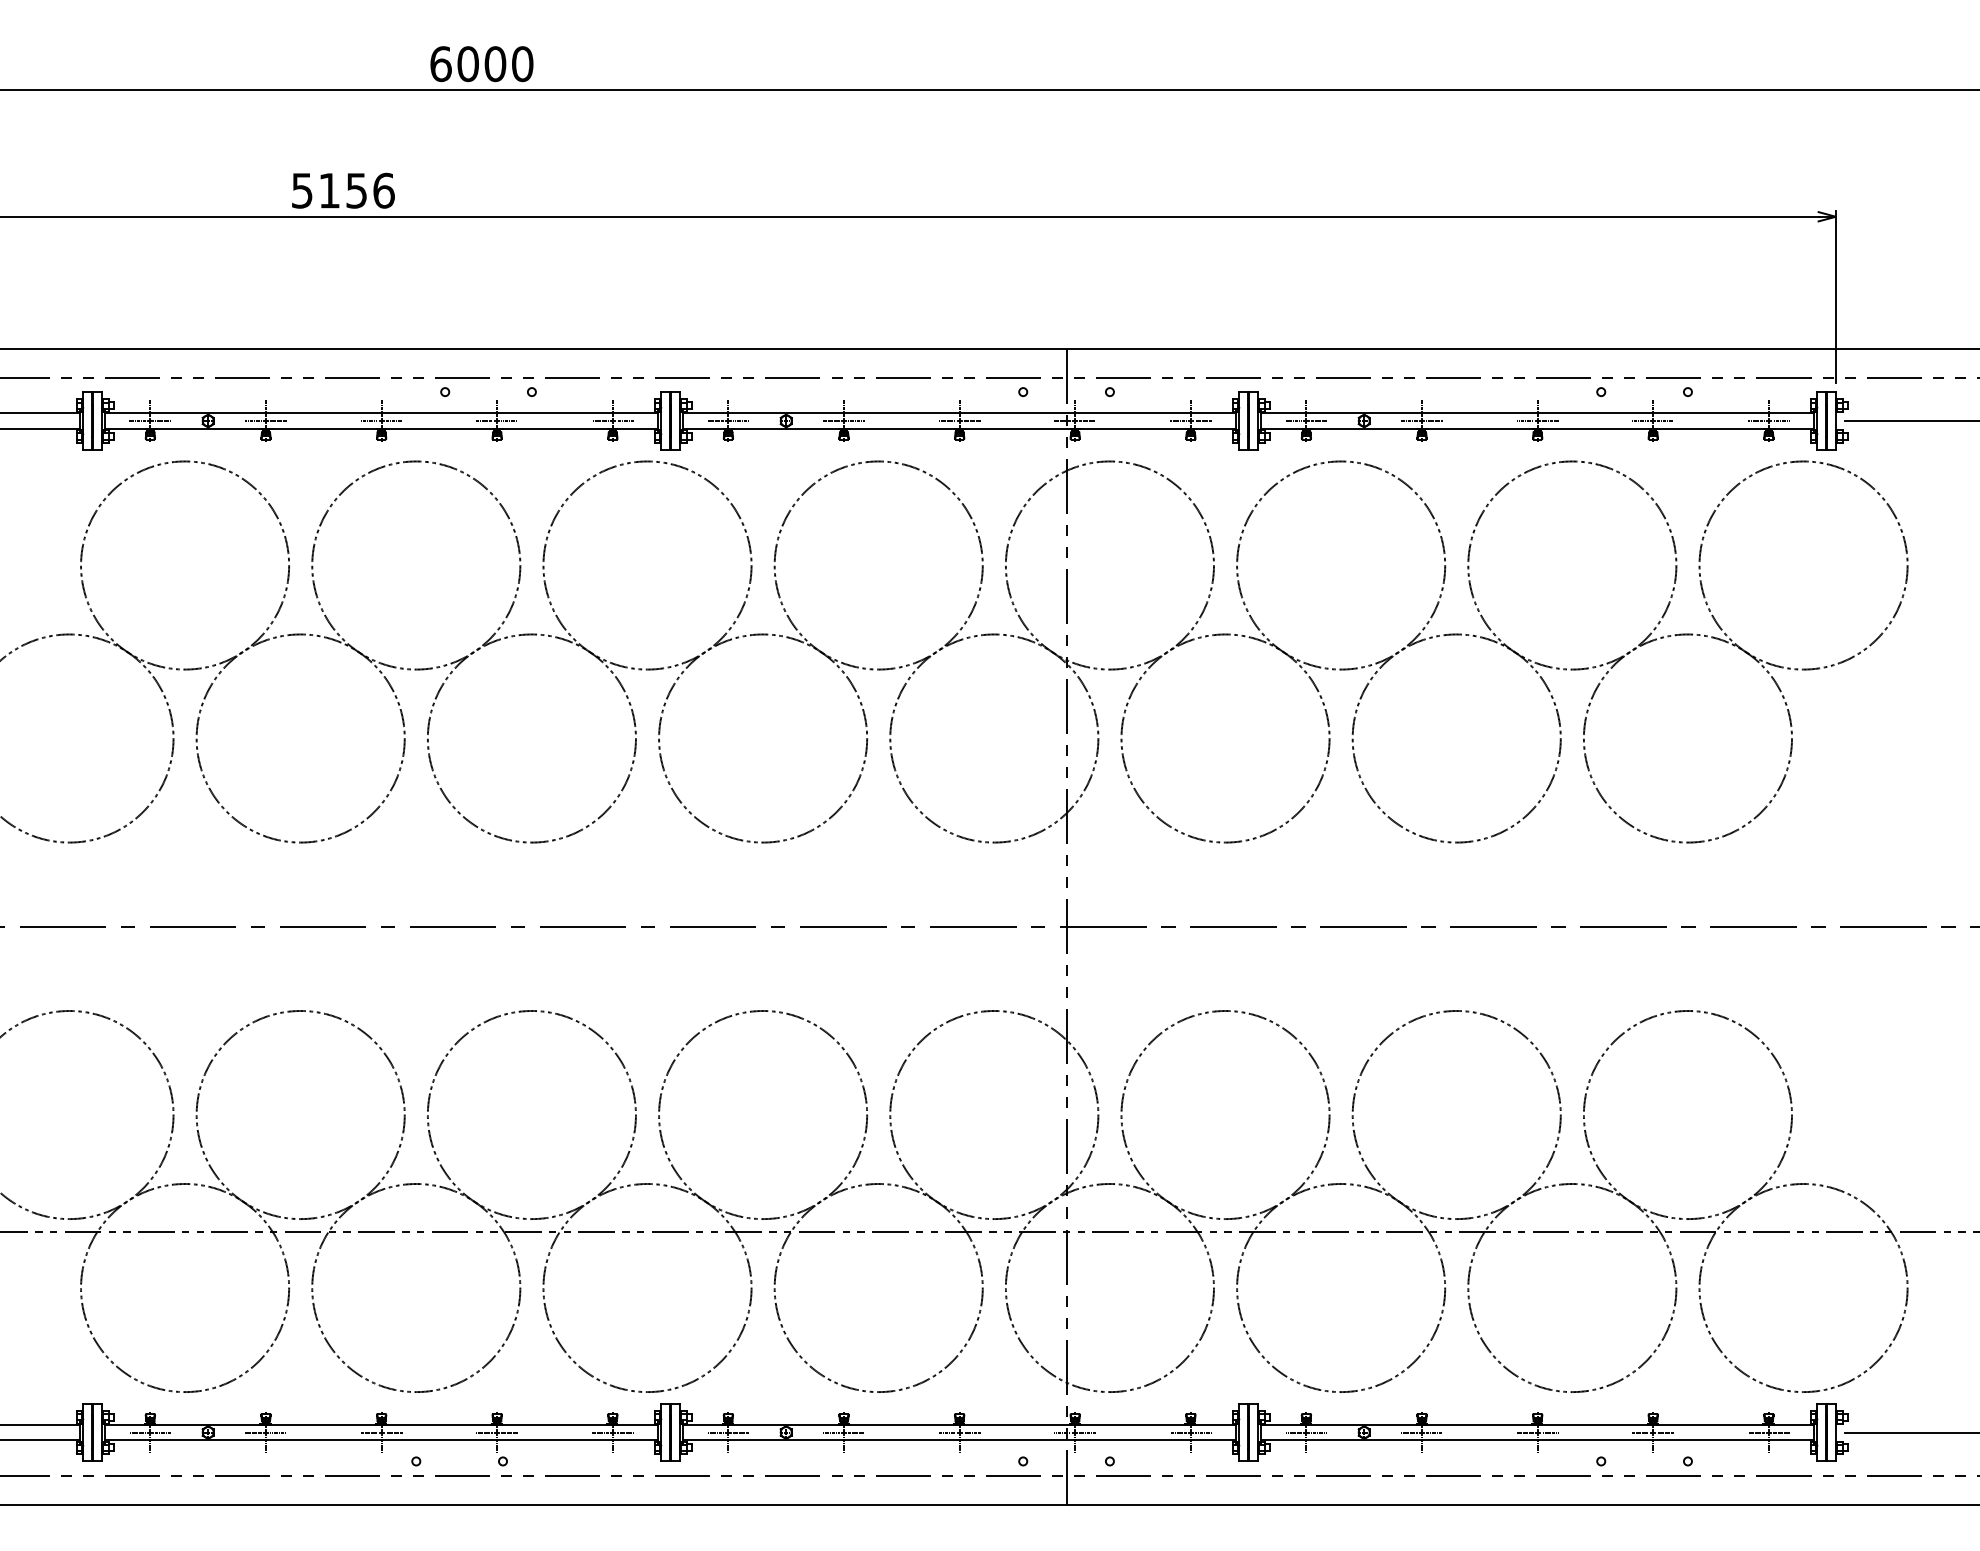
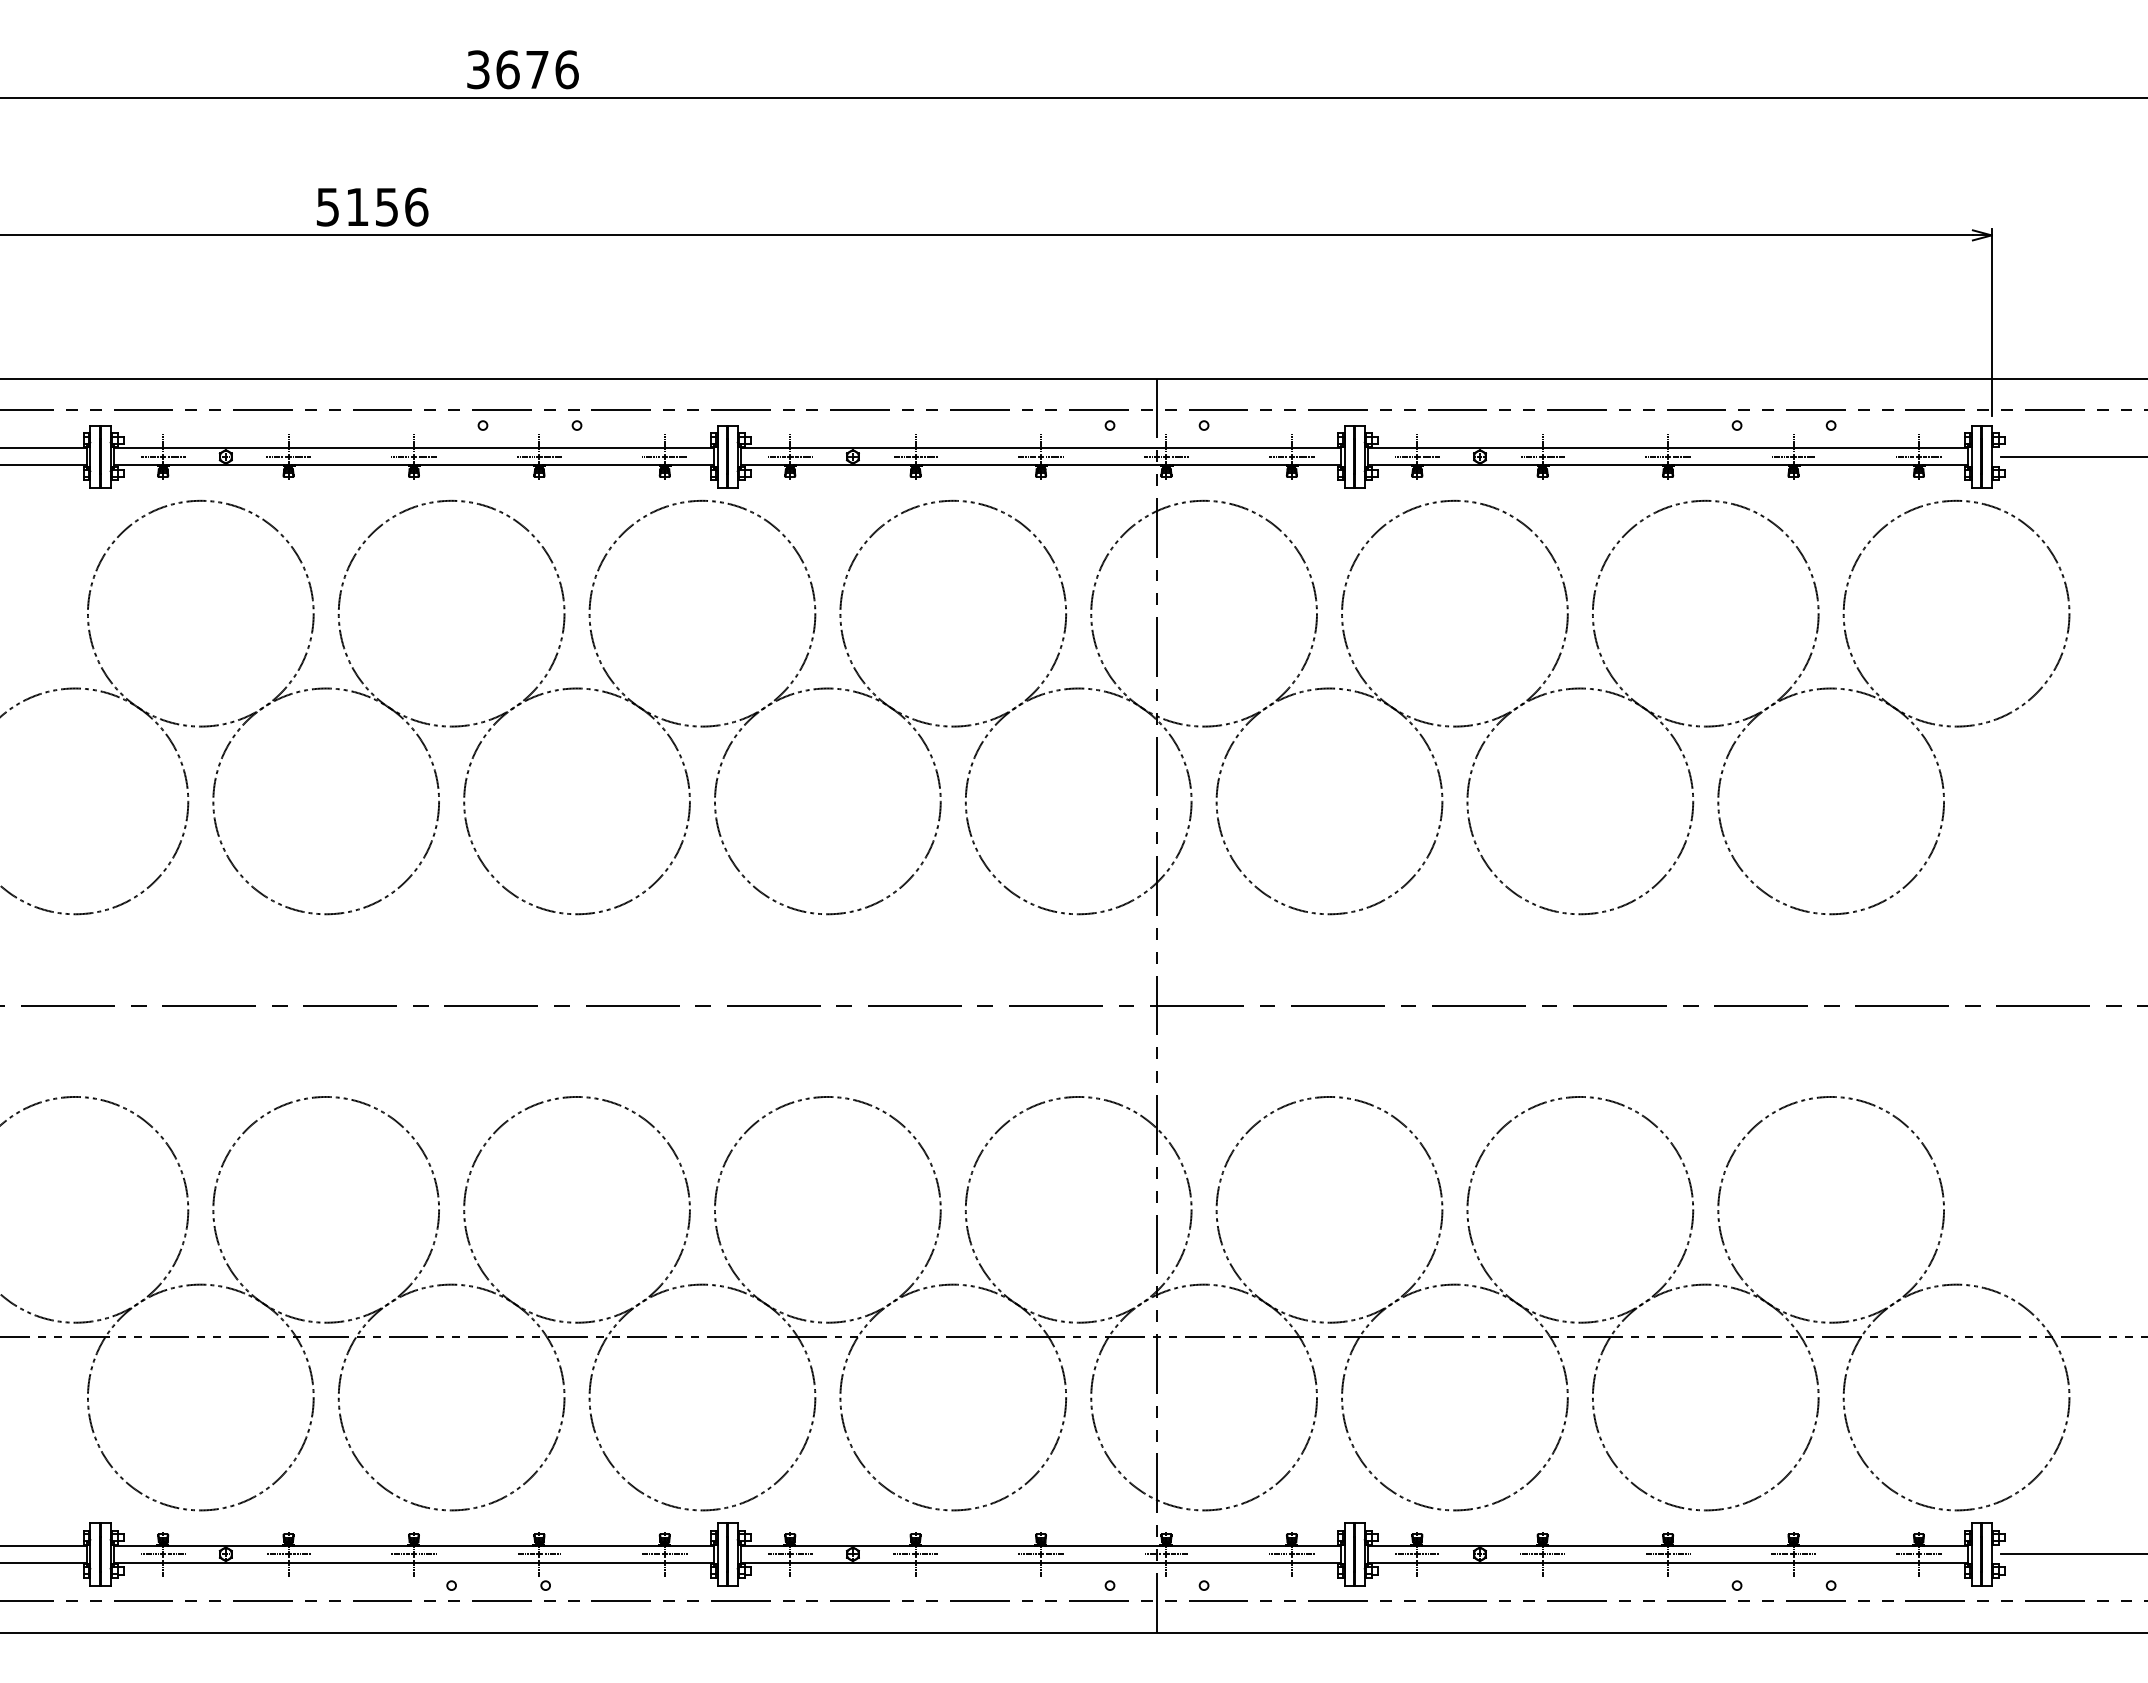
text: (481, 63) -> (522, 69), 6000 -> 3676

